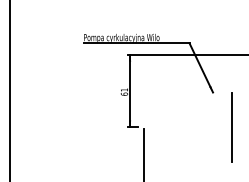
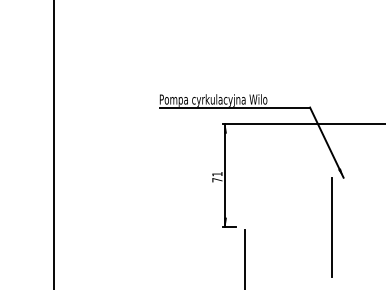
text: (124, 93) -> (217, 179), 61 -> 71
line: (231, 127) -> (331, 227), moved

